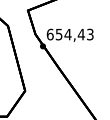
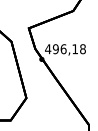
text: (70, 34) -> (65, 49), 654,43 -> 496,18

